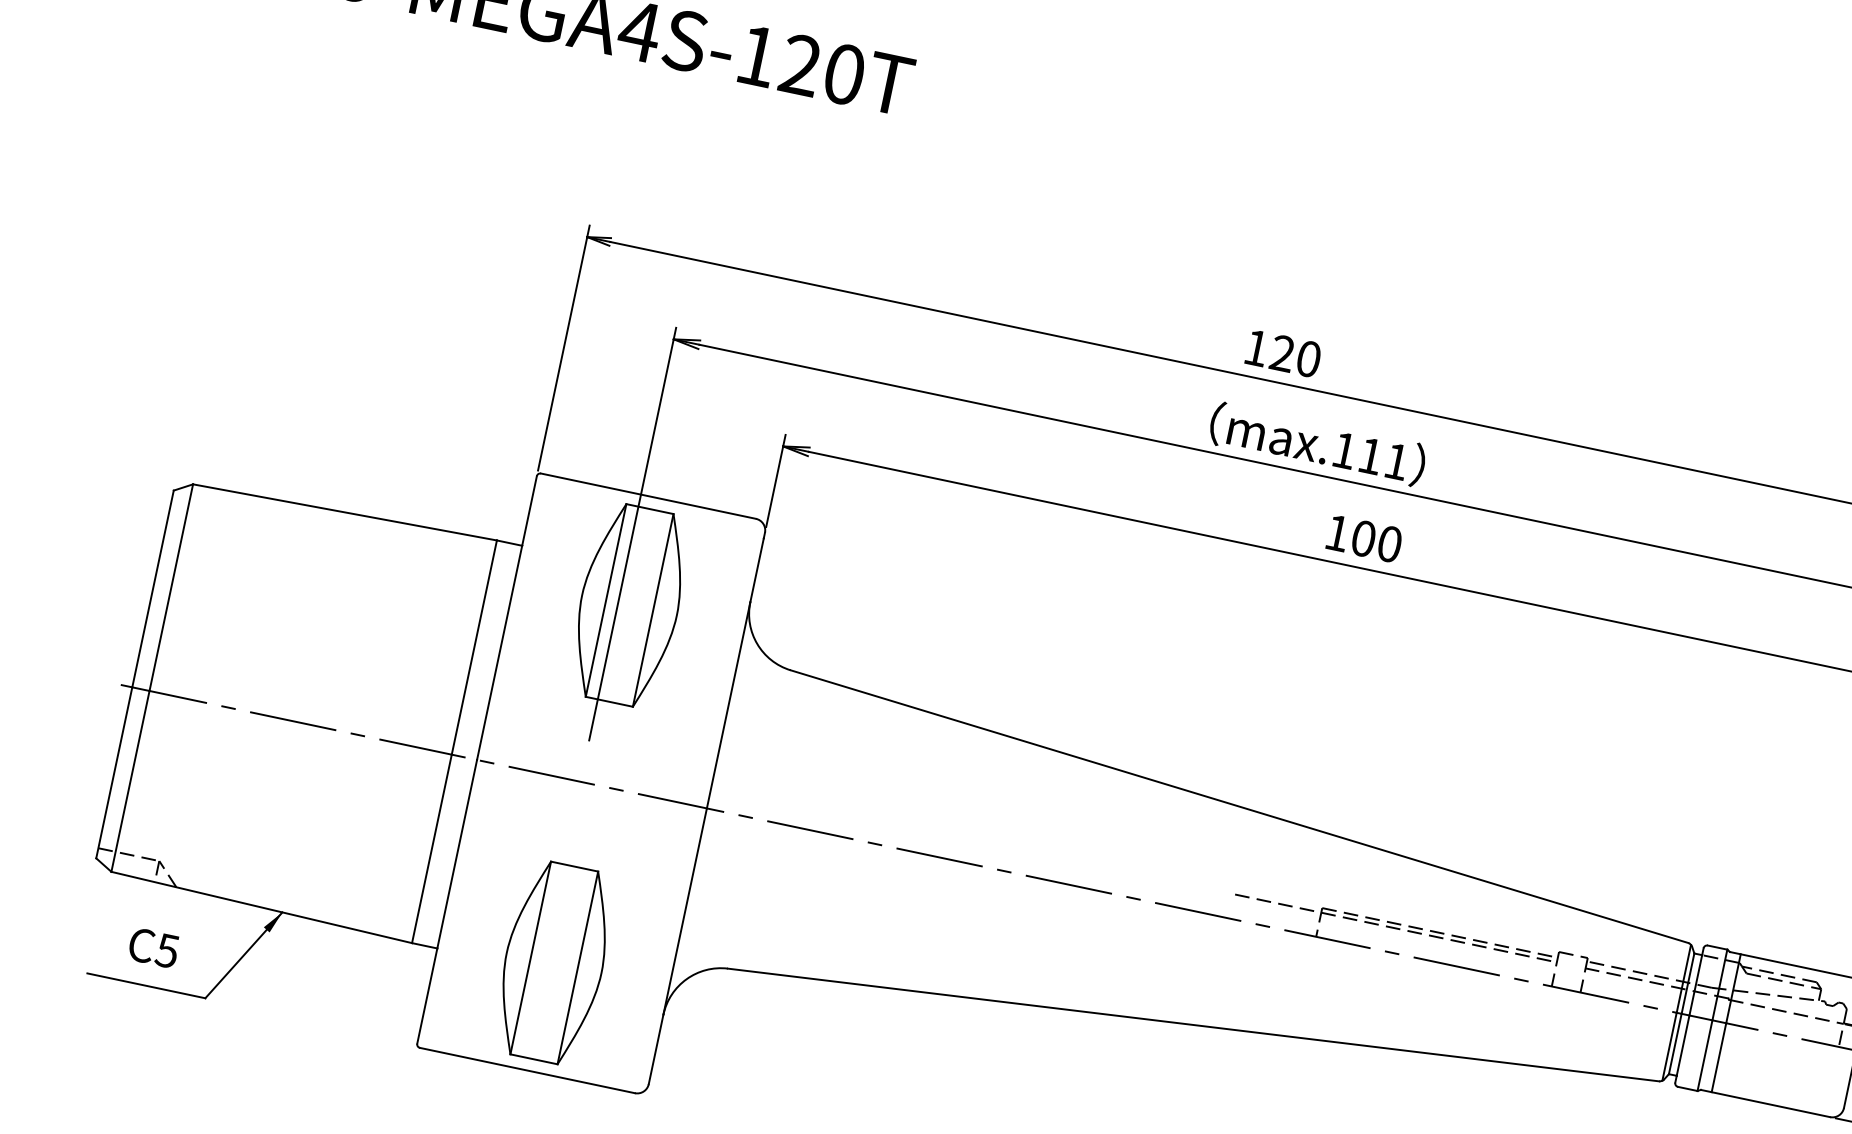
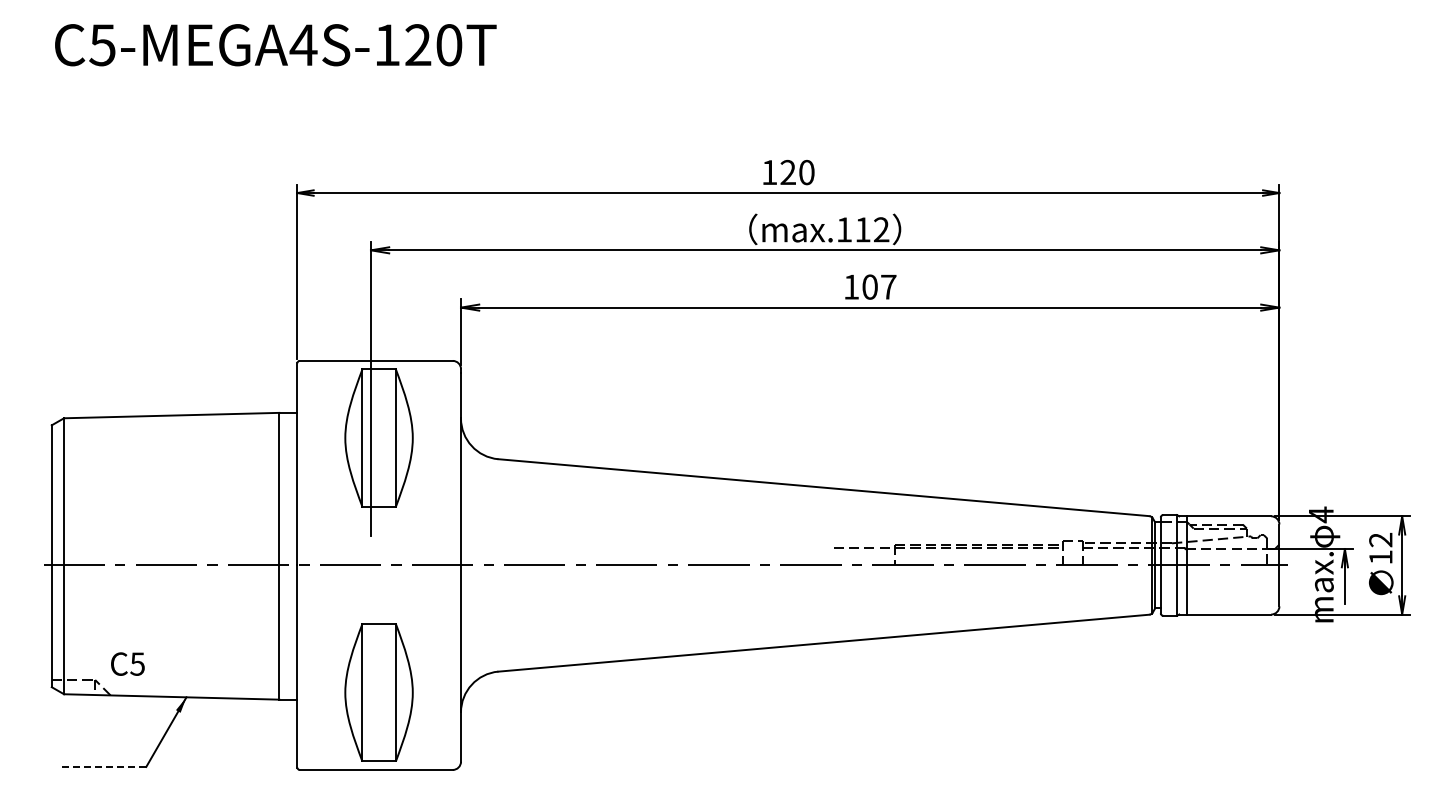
text: (1396, 461) -> (881, 229), max.111 -> max.112
text: (1389, 543) -> (888, 286), 100 -> 107
text: (153, 947) -> (127, 663), moved
line: (145, 984) -> (103, 766), solid -> dashed

